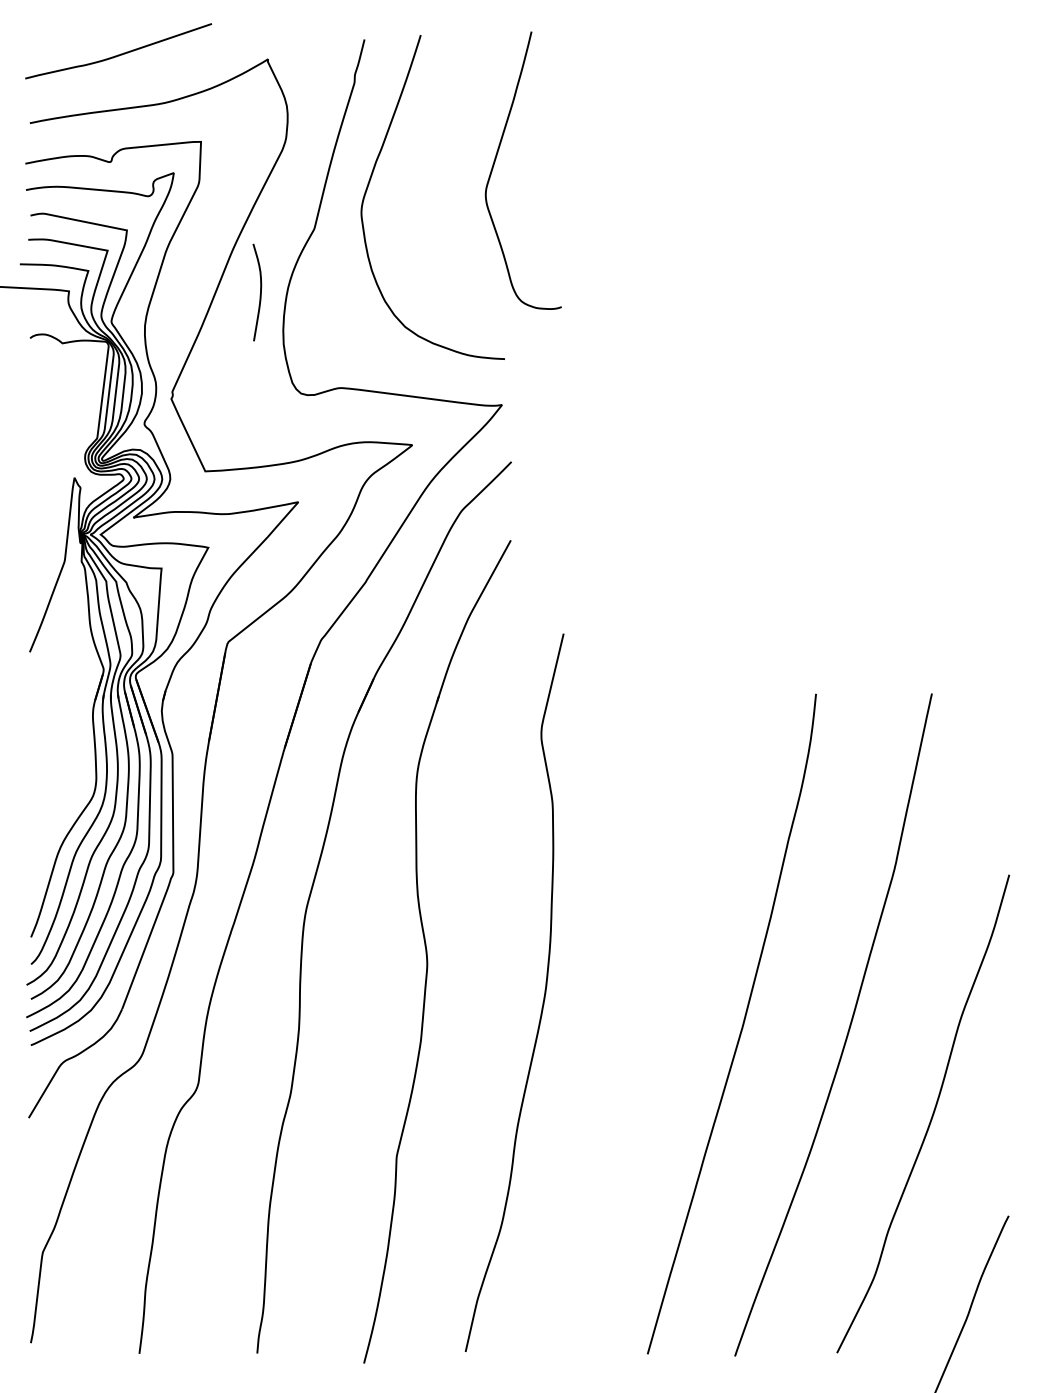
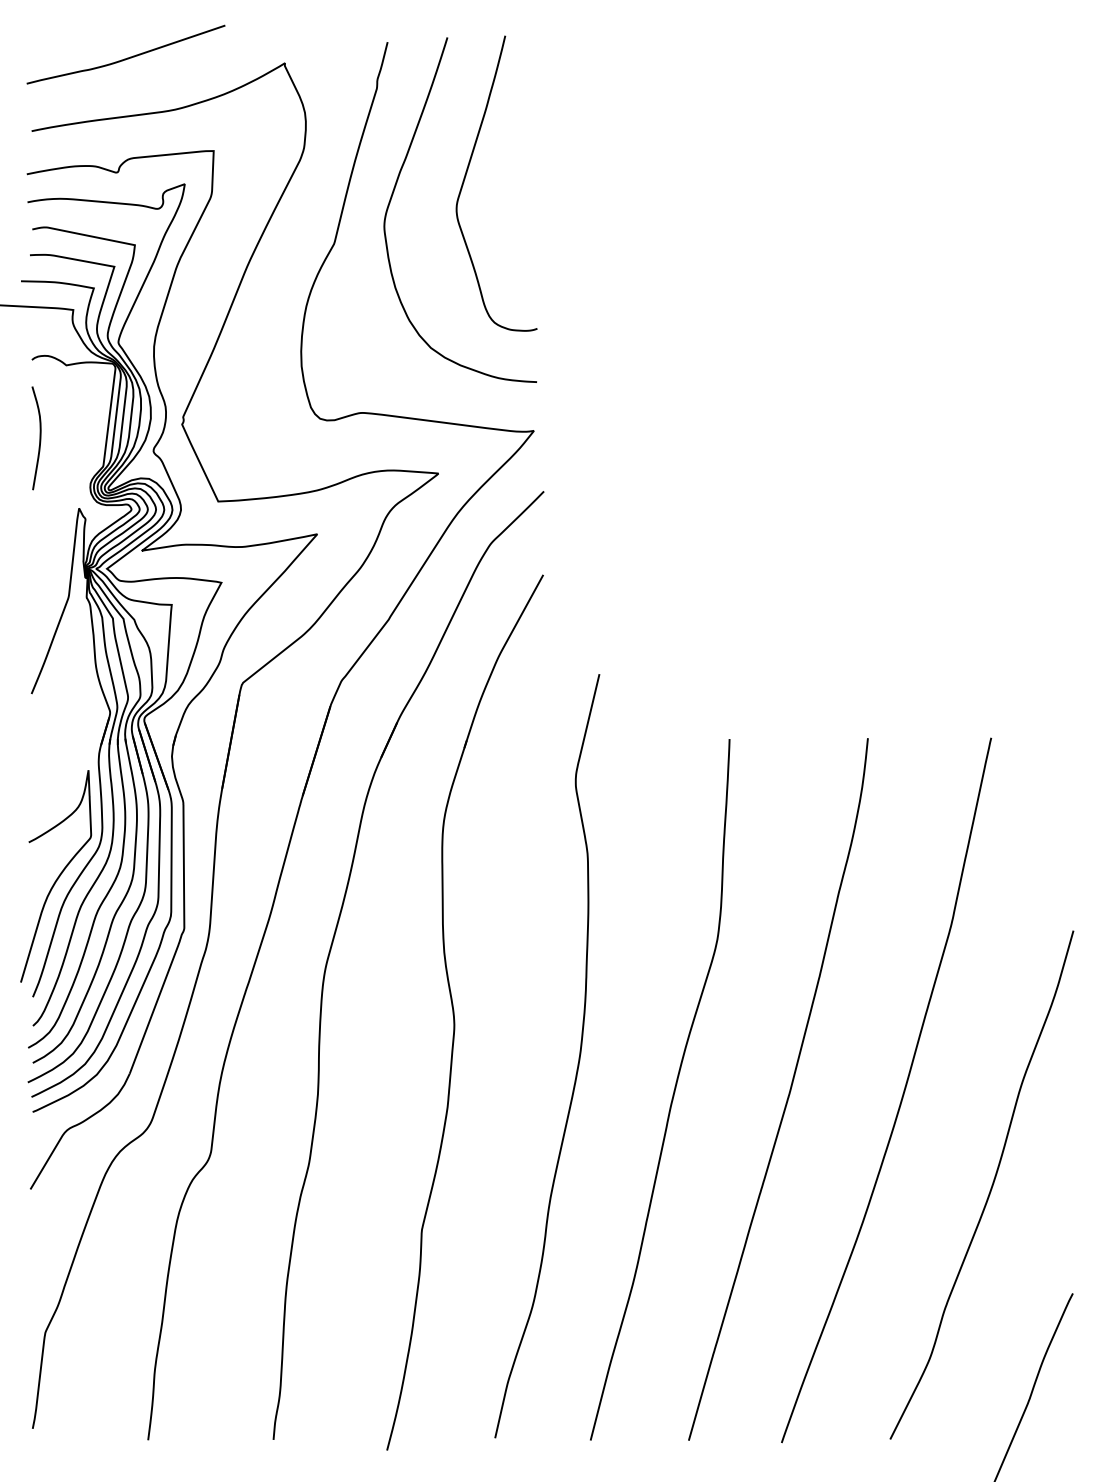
curve: (495, 163) -> (466, 176), moved
curve: (260, 292) -> (39, 438), moved
curve: (54, 824) -> (57, 877), added
curve: (632, 1028) -> (672, 1094), added

